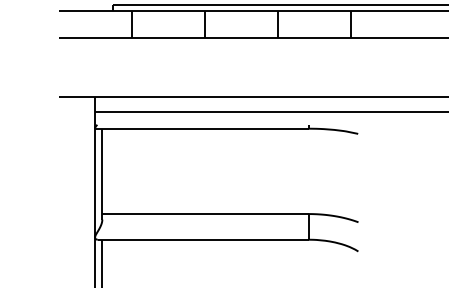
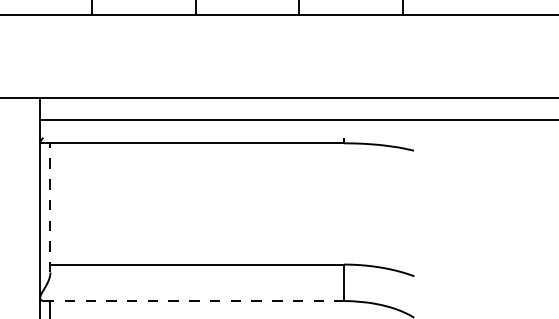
line: (102, 173) -> (50, 206), solid -> dashed
line: (203, 239) -> (194, 300), solid -> dashed

